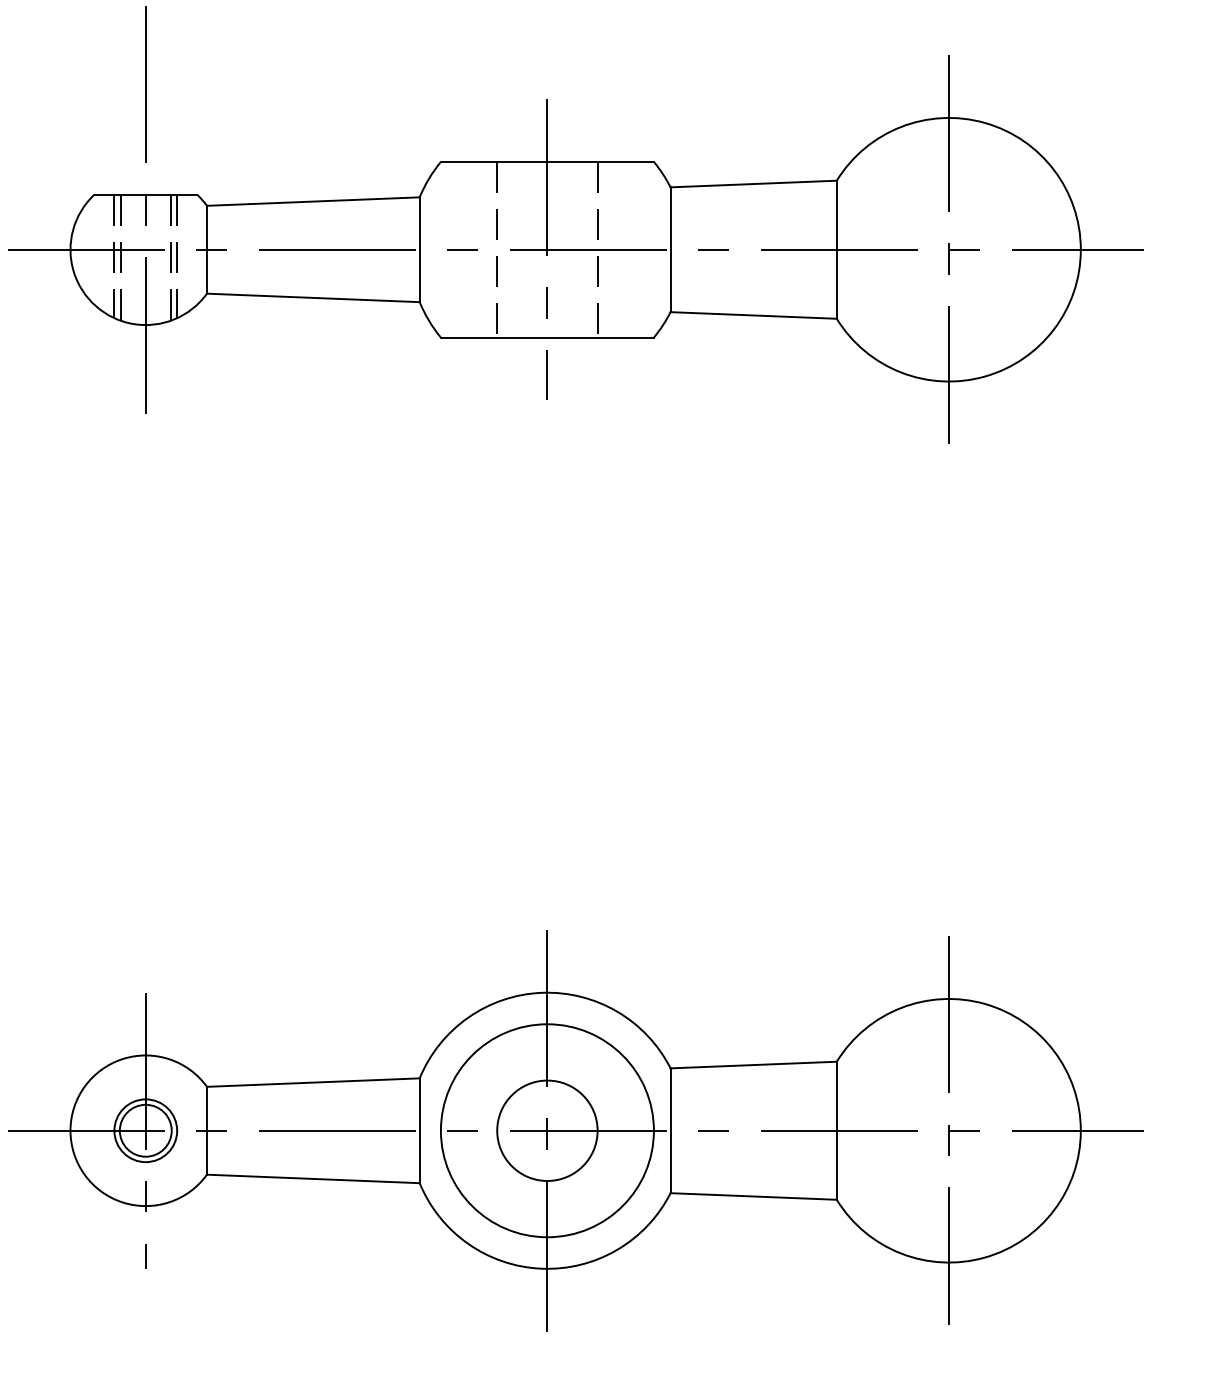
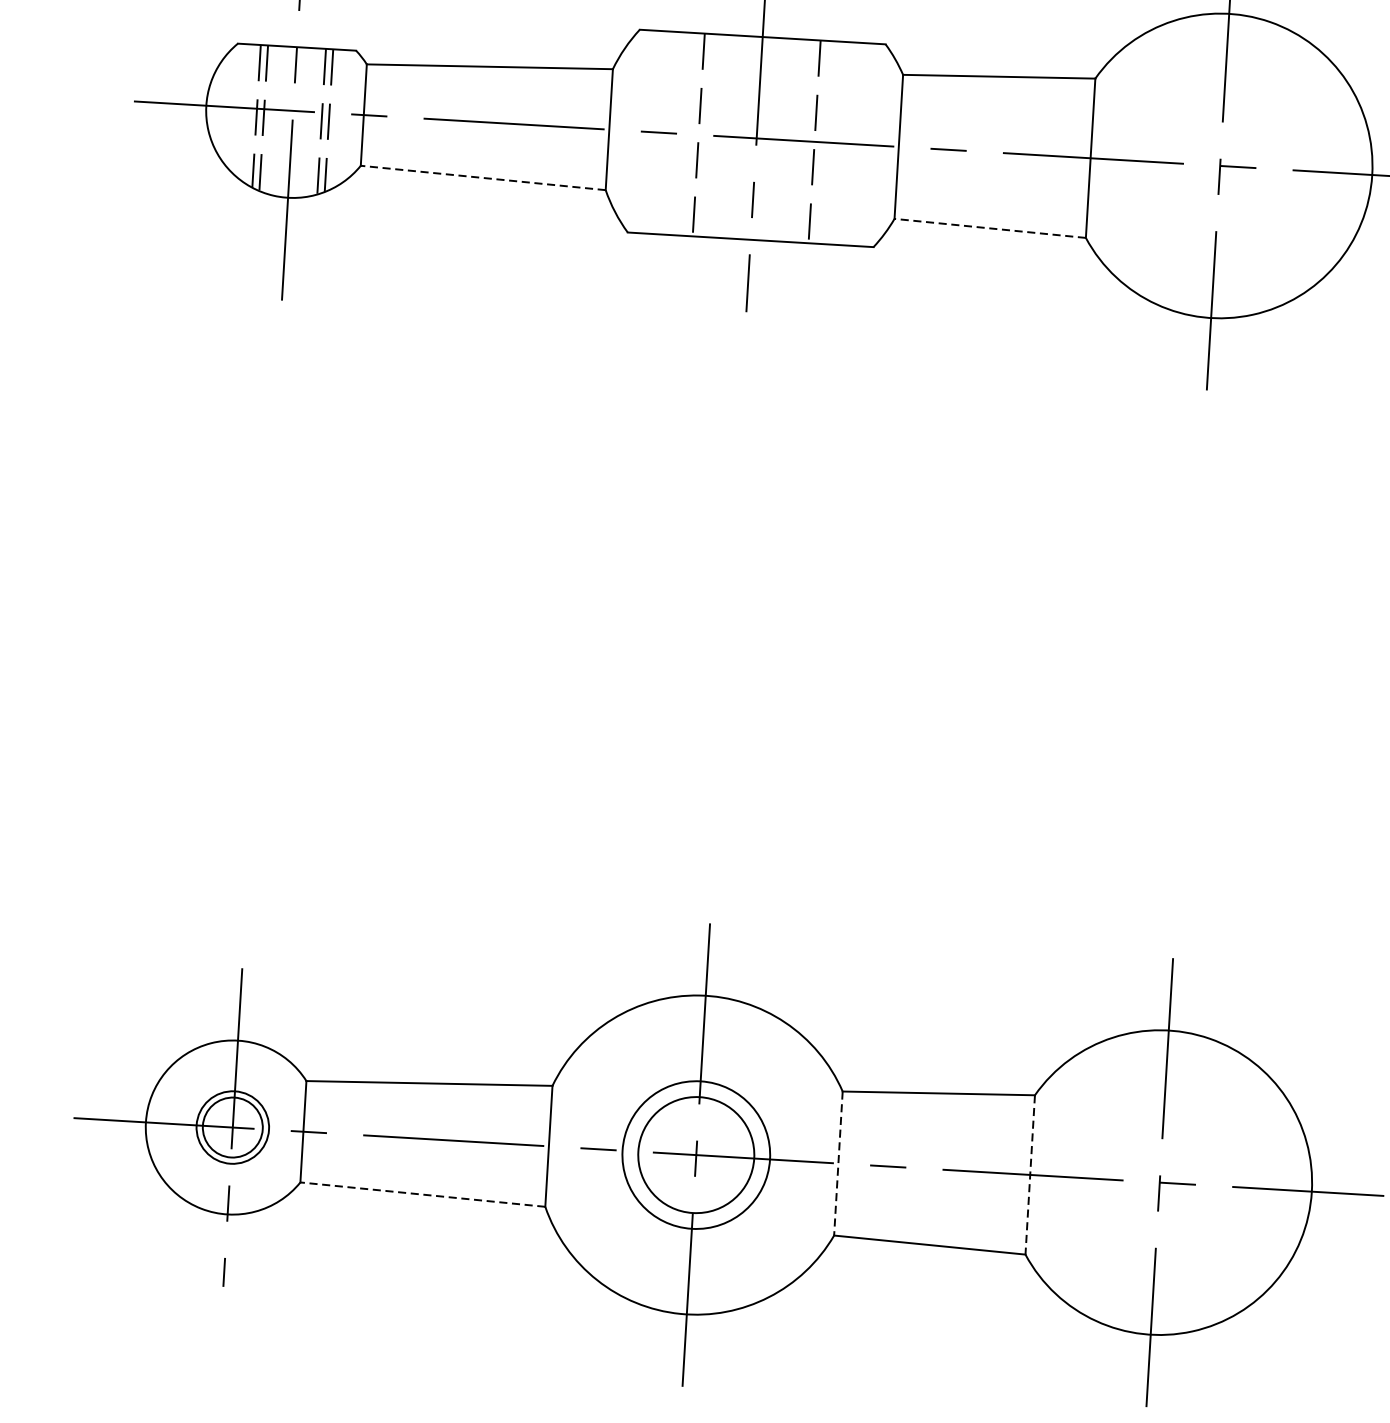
line: (312, 297) -> (482, 177), solid -> dashed
line: (753, 315) -> (990, 228), solid -> dashed
circle: (546, 1130) -> (695, 1154), size x0.6
line: (670, 1131) -> (838, 1164), solid -> dashed
line: (836, 1131) -> (1029, 1175), solid -> dashed
line: (312, 1178) -> (421, 1194), solid -> dashed

